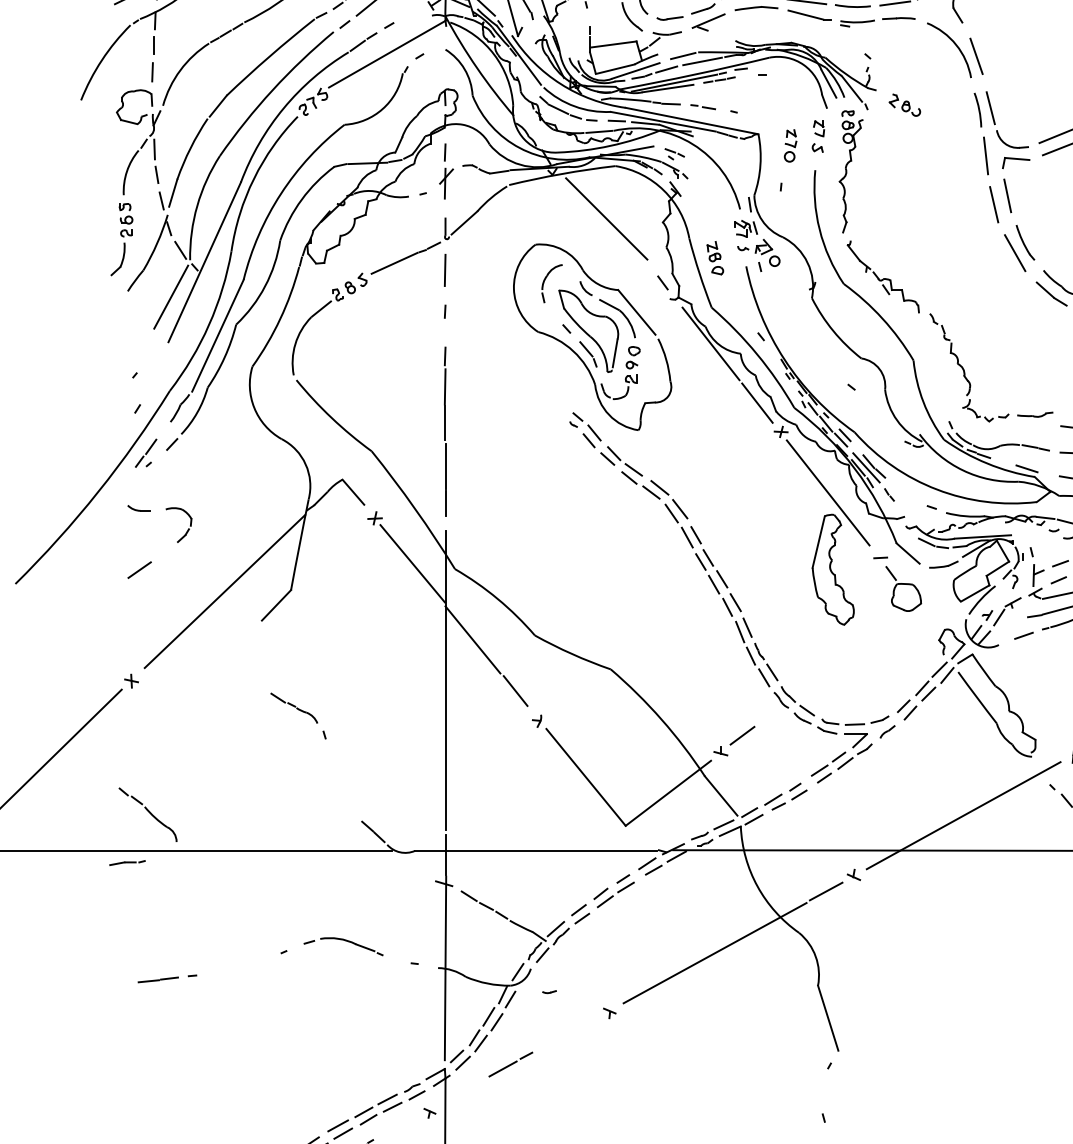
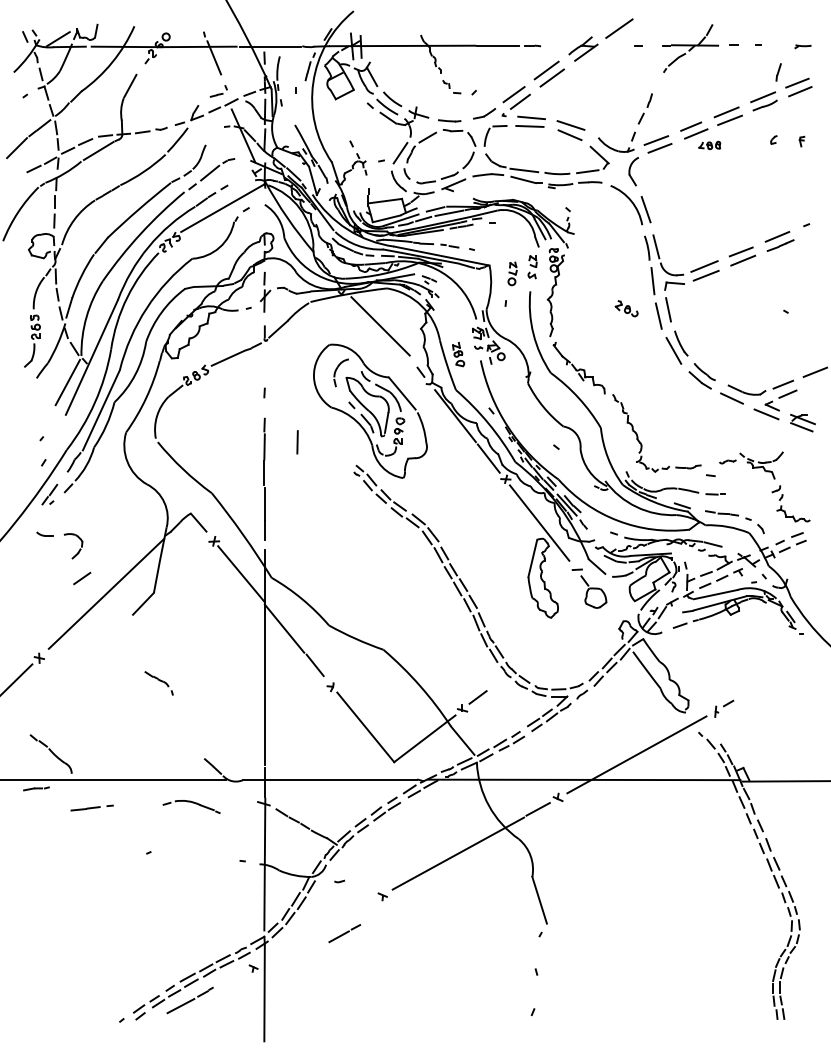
part: (904, 104) -> (626, 308), moved
line: (445, 270) -> (297, 442), moved
line: (140, 570) -> (82, 578), moved
part: (297, 716) -> (158, 683), size x0.7
part: (343, 946) -> (191, 806), moved
line: (166, 978) -> (91, 807), moved
line: (510, 1064) -> (344, 933), moved

